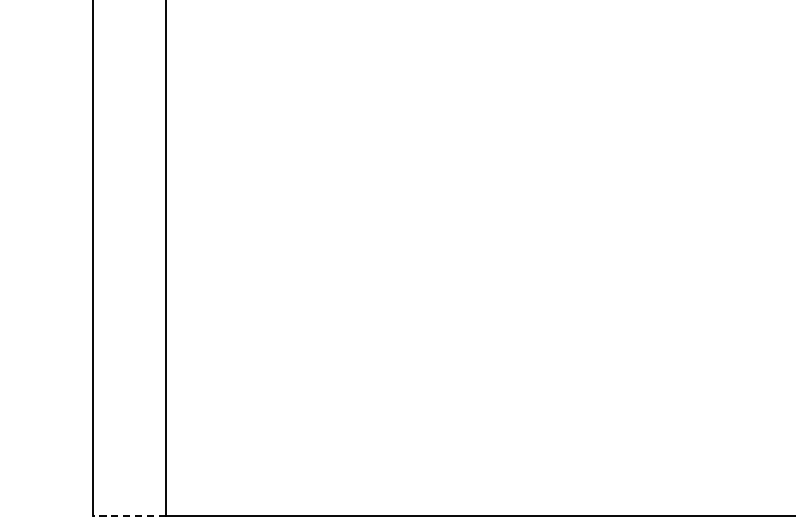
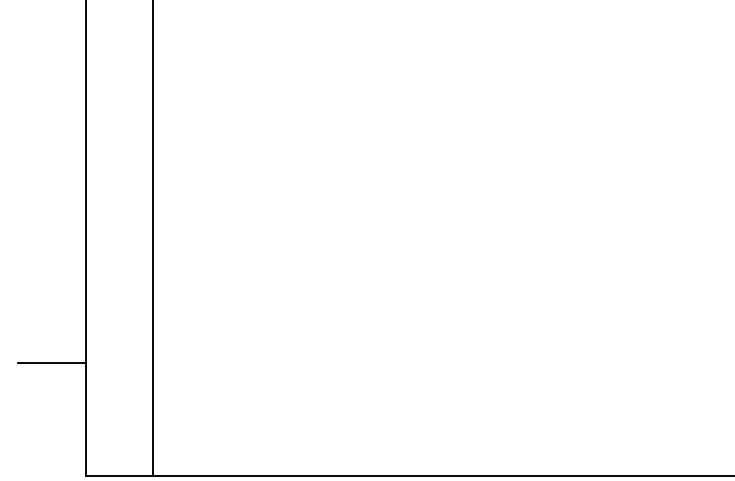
line: (55, 393) -> (51, 363), added
line: (129, 516) -> (119, 476), dashed -> solid

